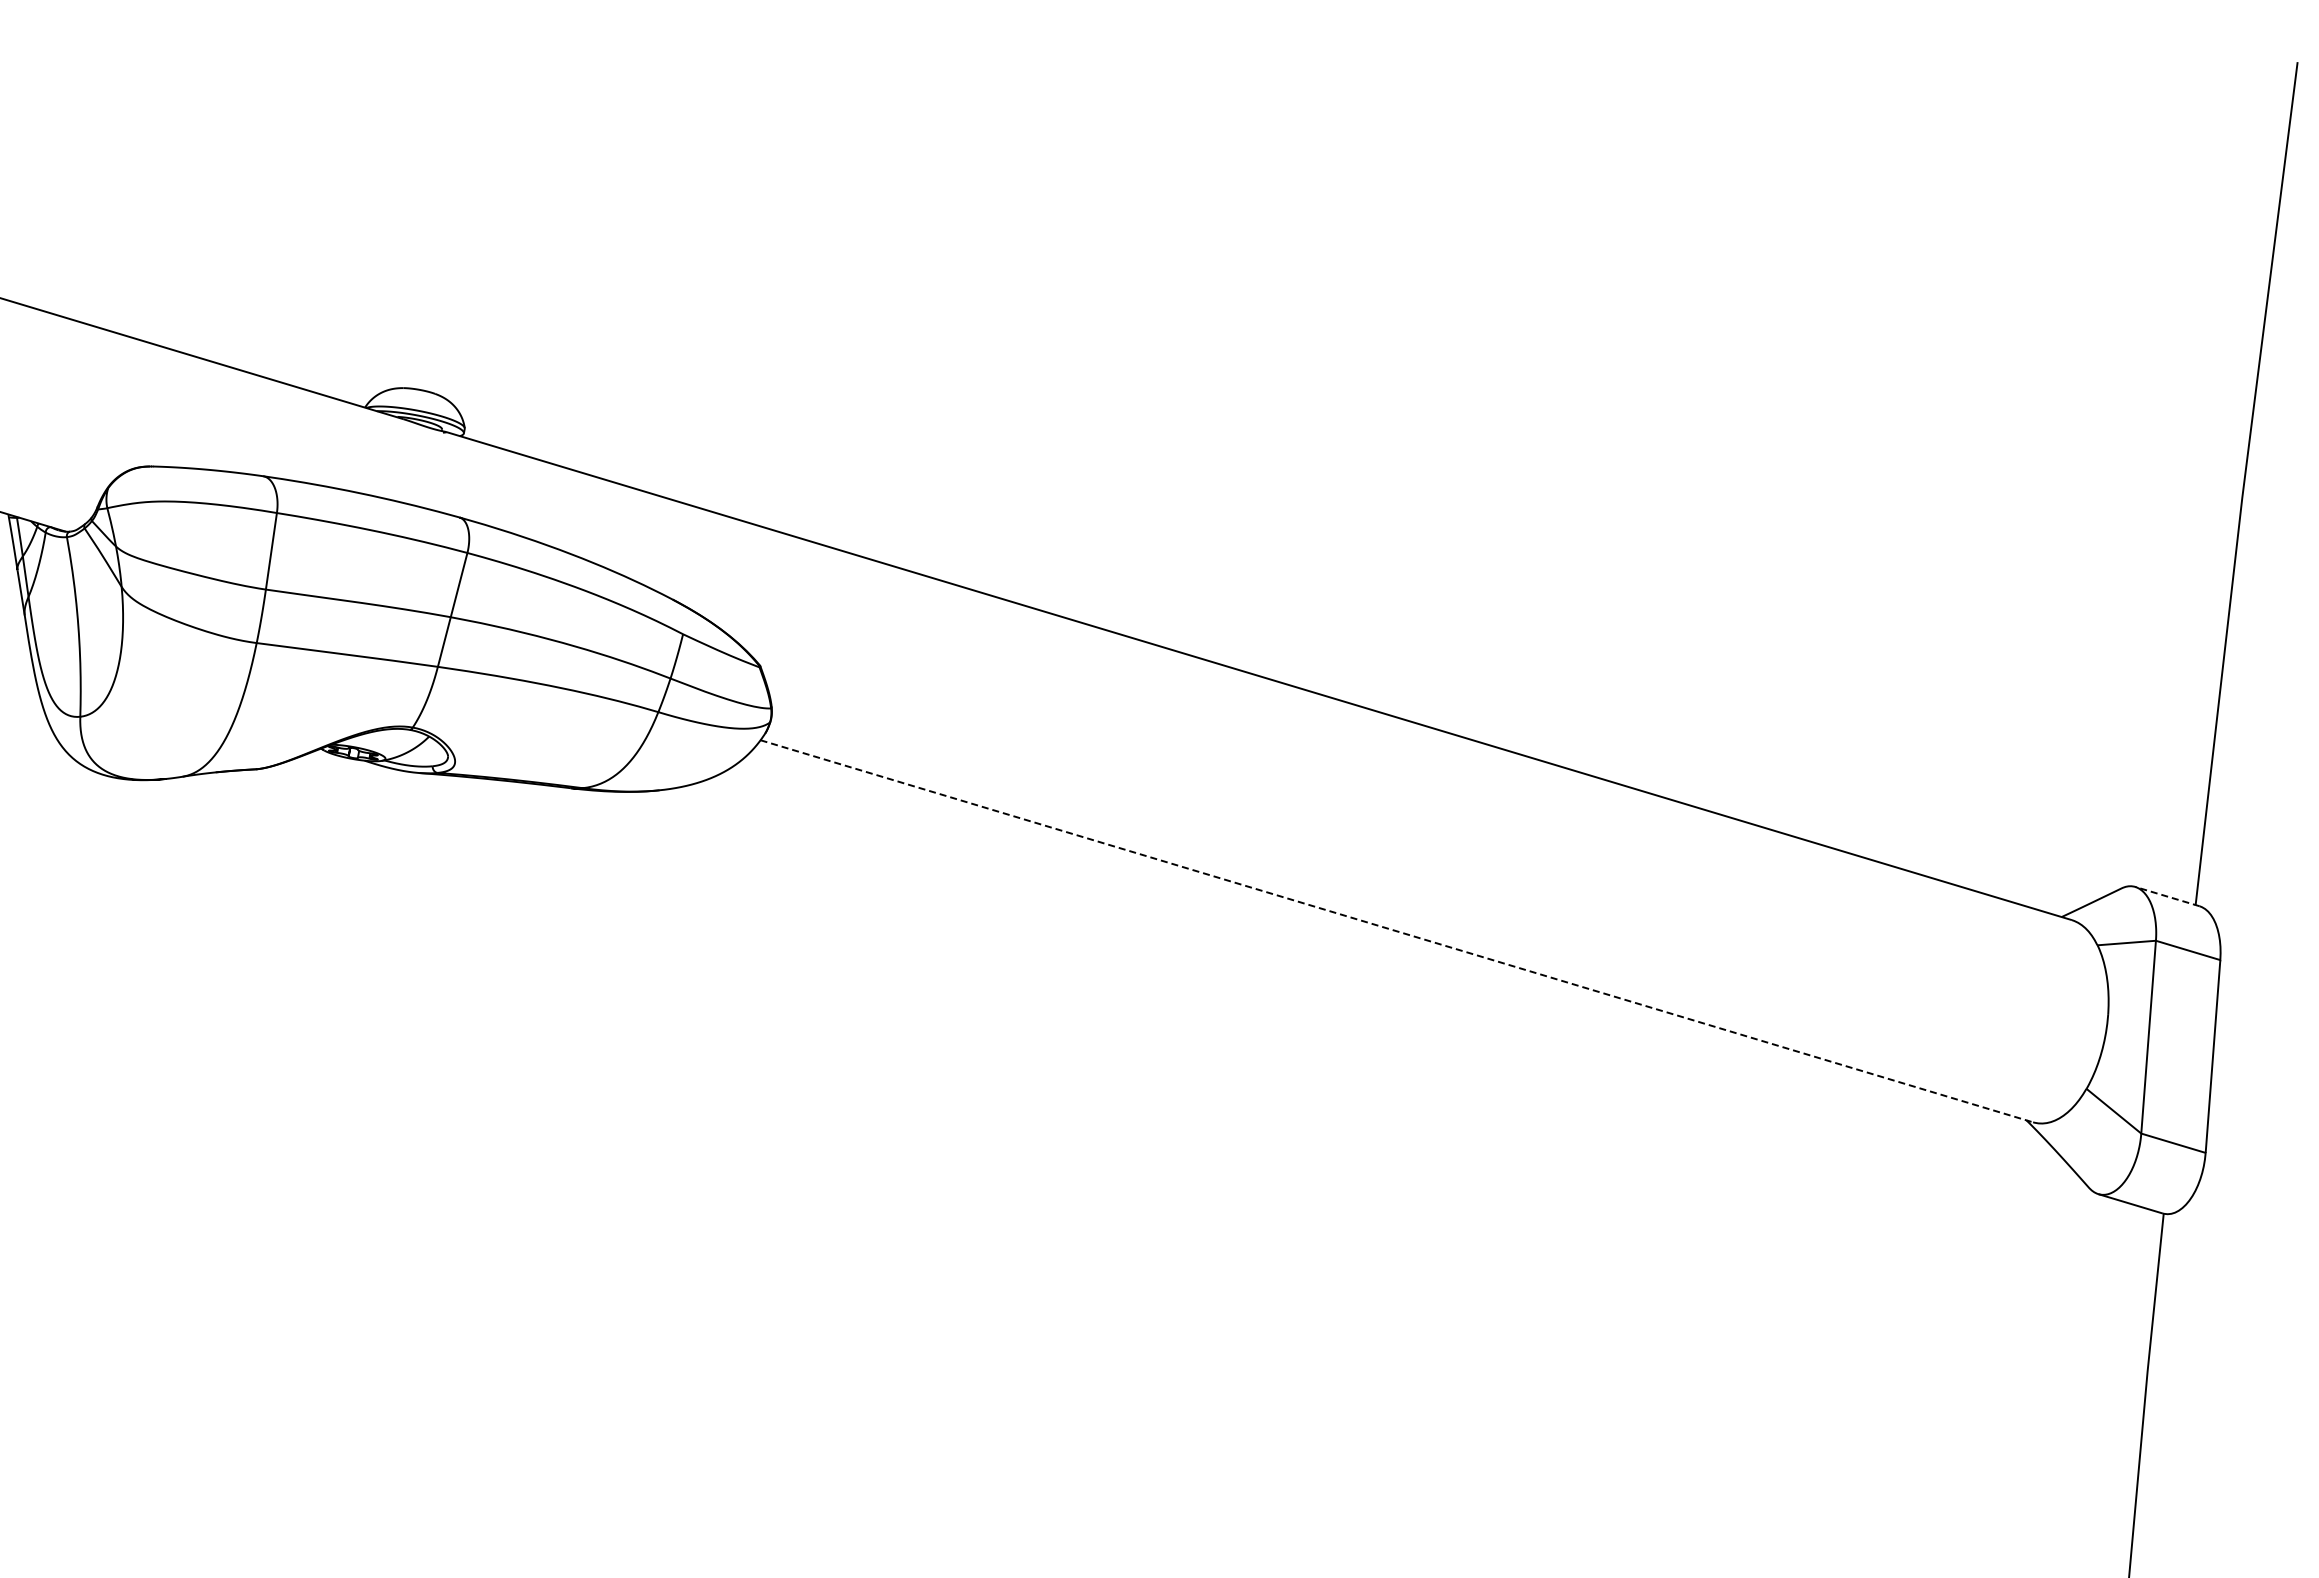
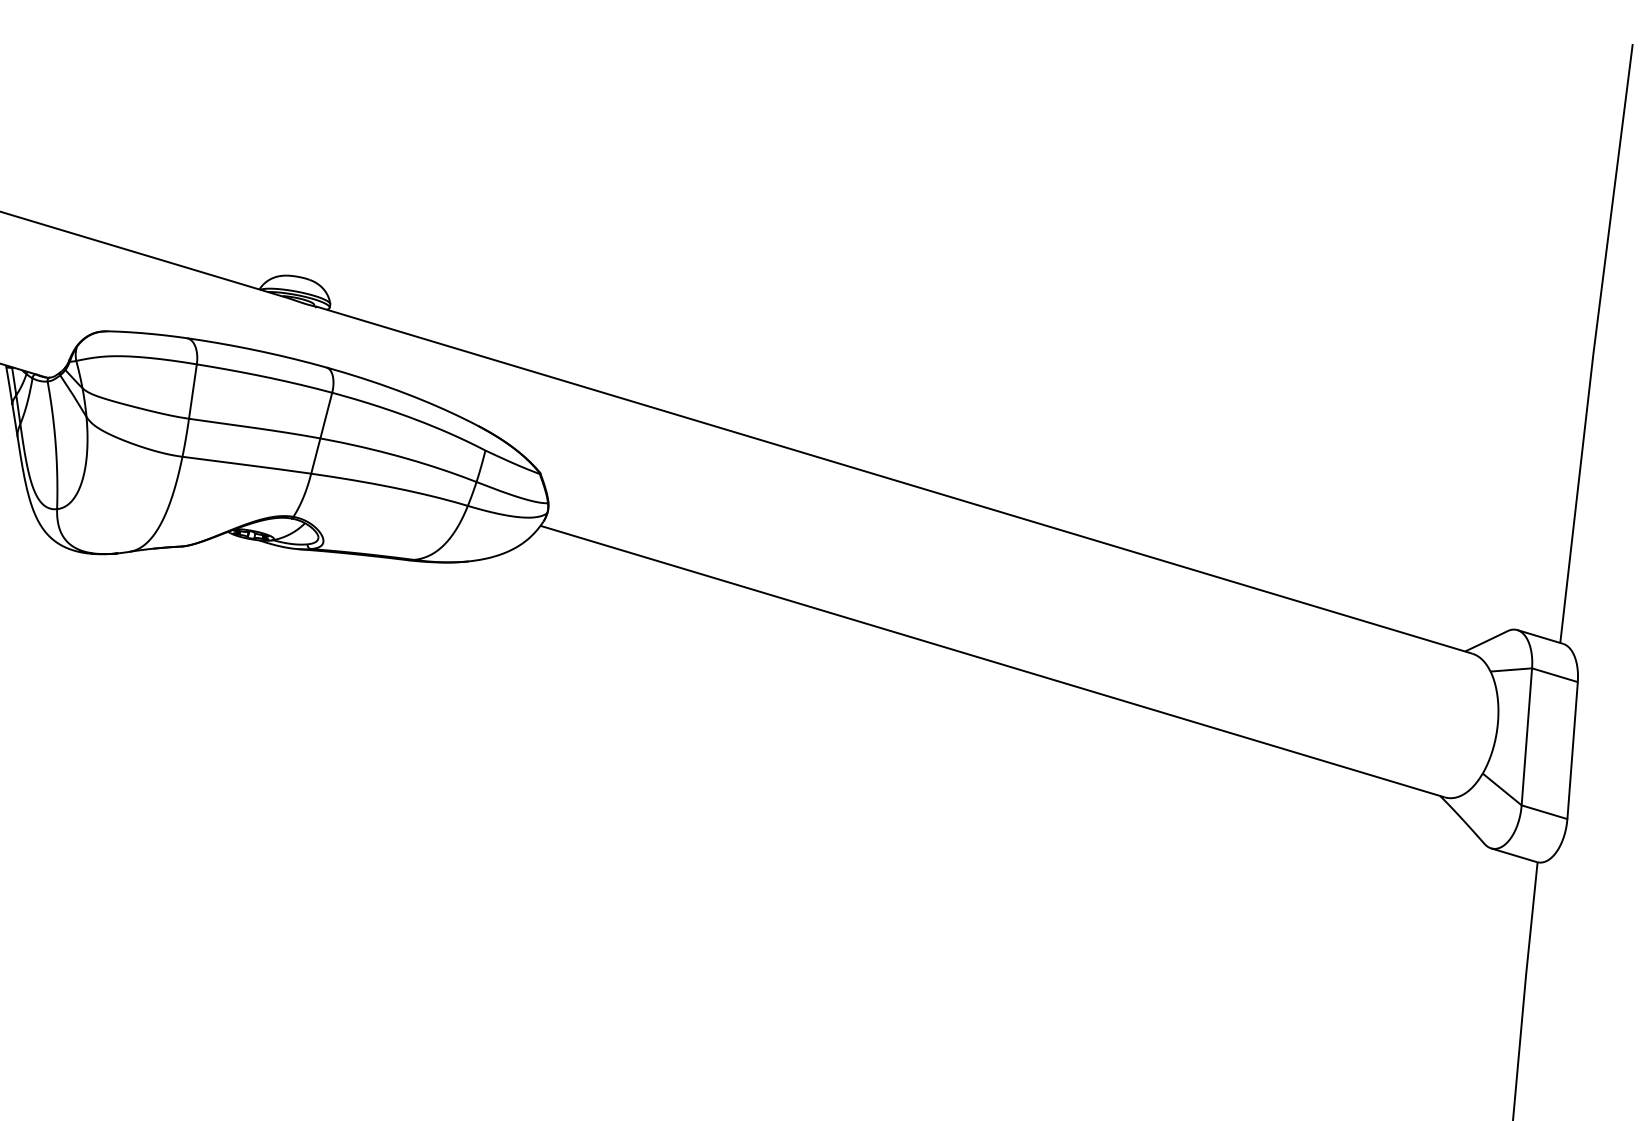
line: (2168, 896) -> (1540, 636), dashed -> solid
line: (1397, 931) -> (993, 661), dashed -> solid

